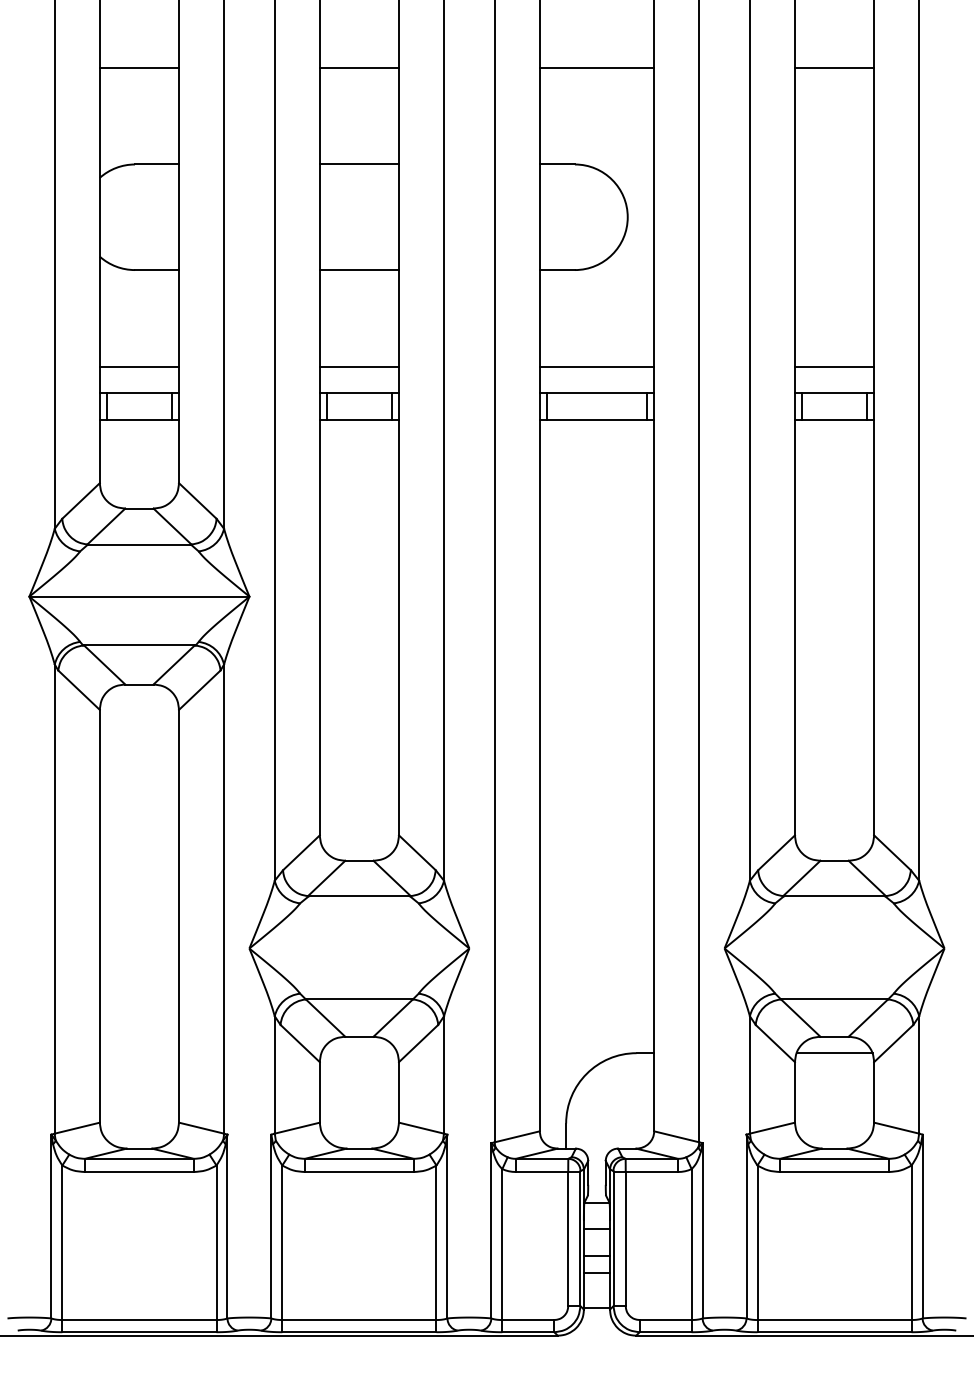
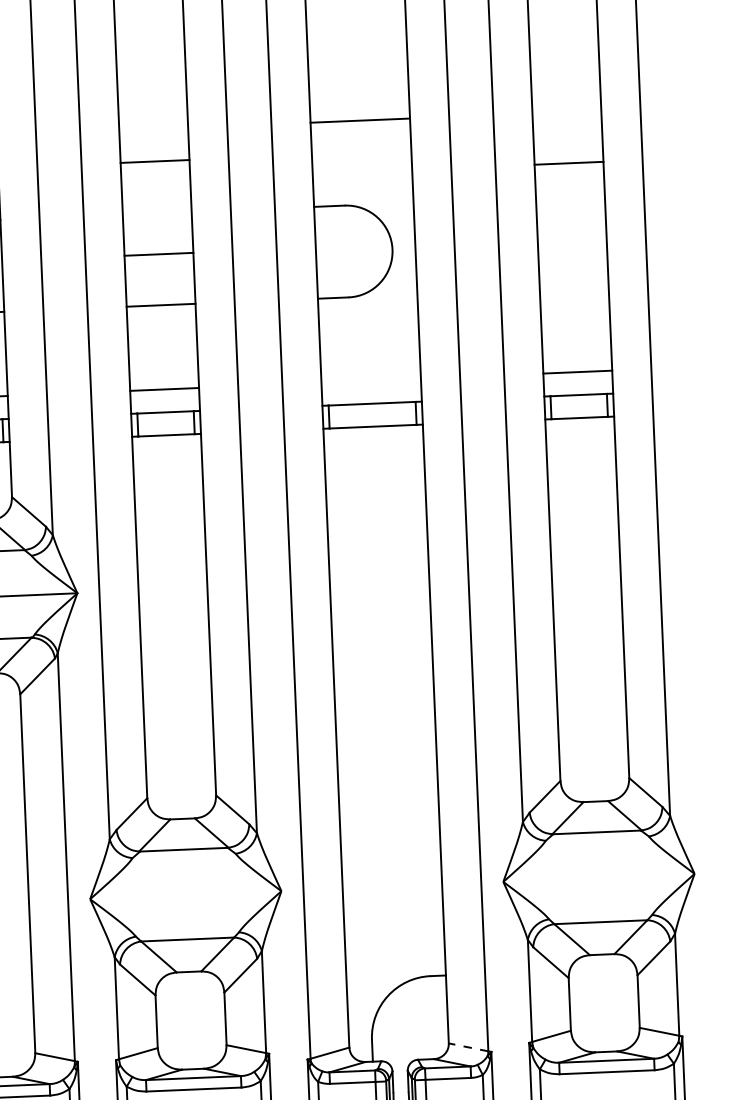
line: (359, 67) -> (155, 161), moved
line: (834, 67) -> (568, 163), moved
line: (359, 164) -> (159, 254), moved
line: (596, 366) -> (370, 380), removed
line: (834, 1053) -> (602, 969), removed
line: (676, 1136) -> (468, 1047), solid -> dashed

